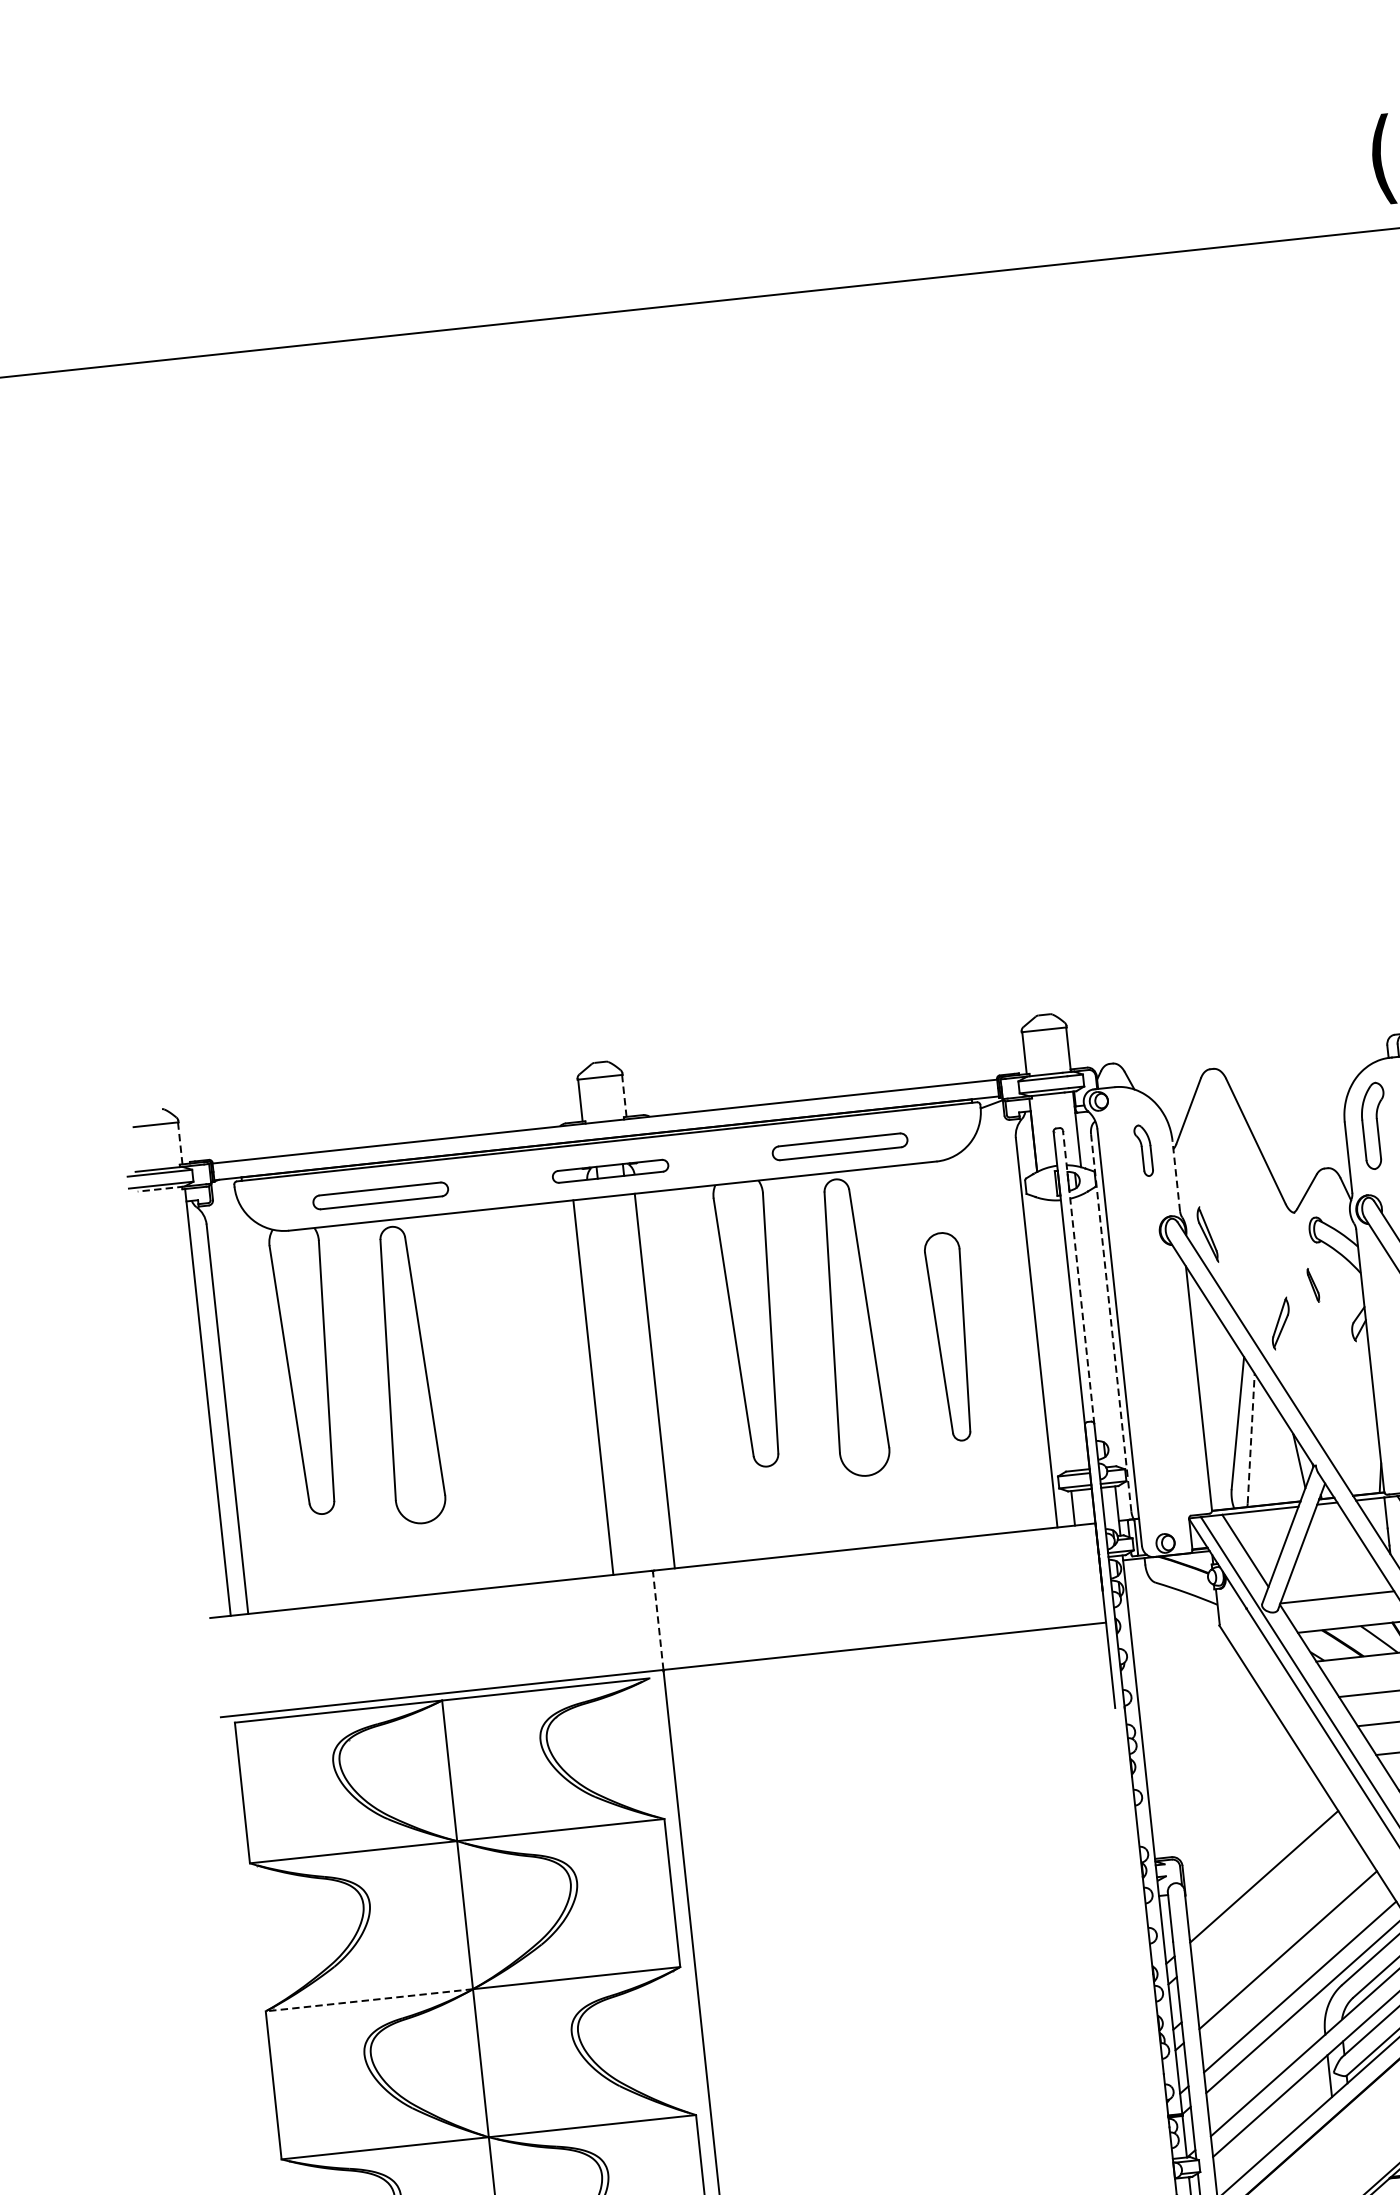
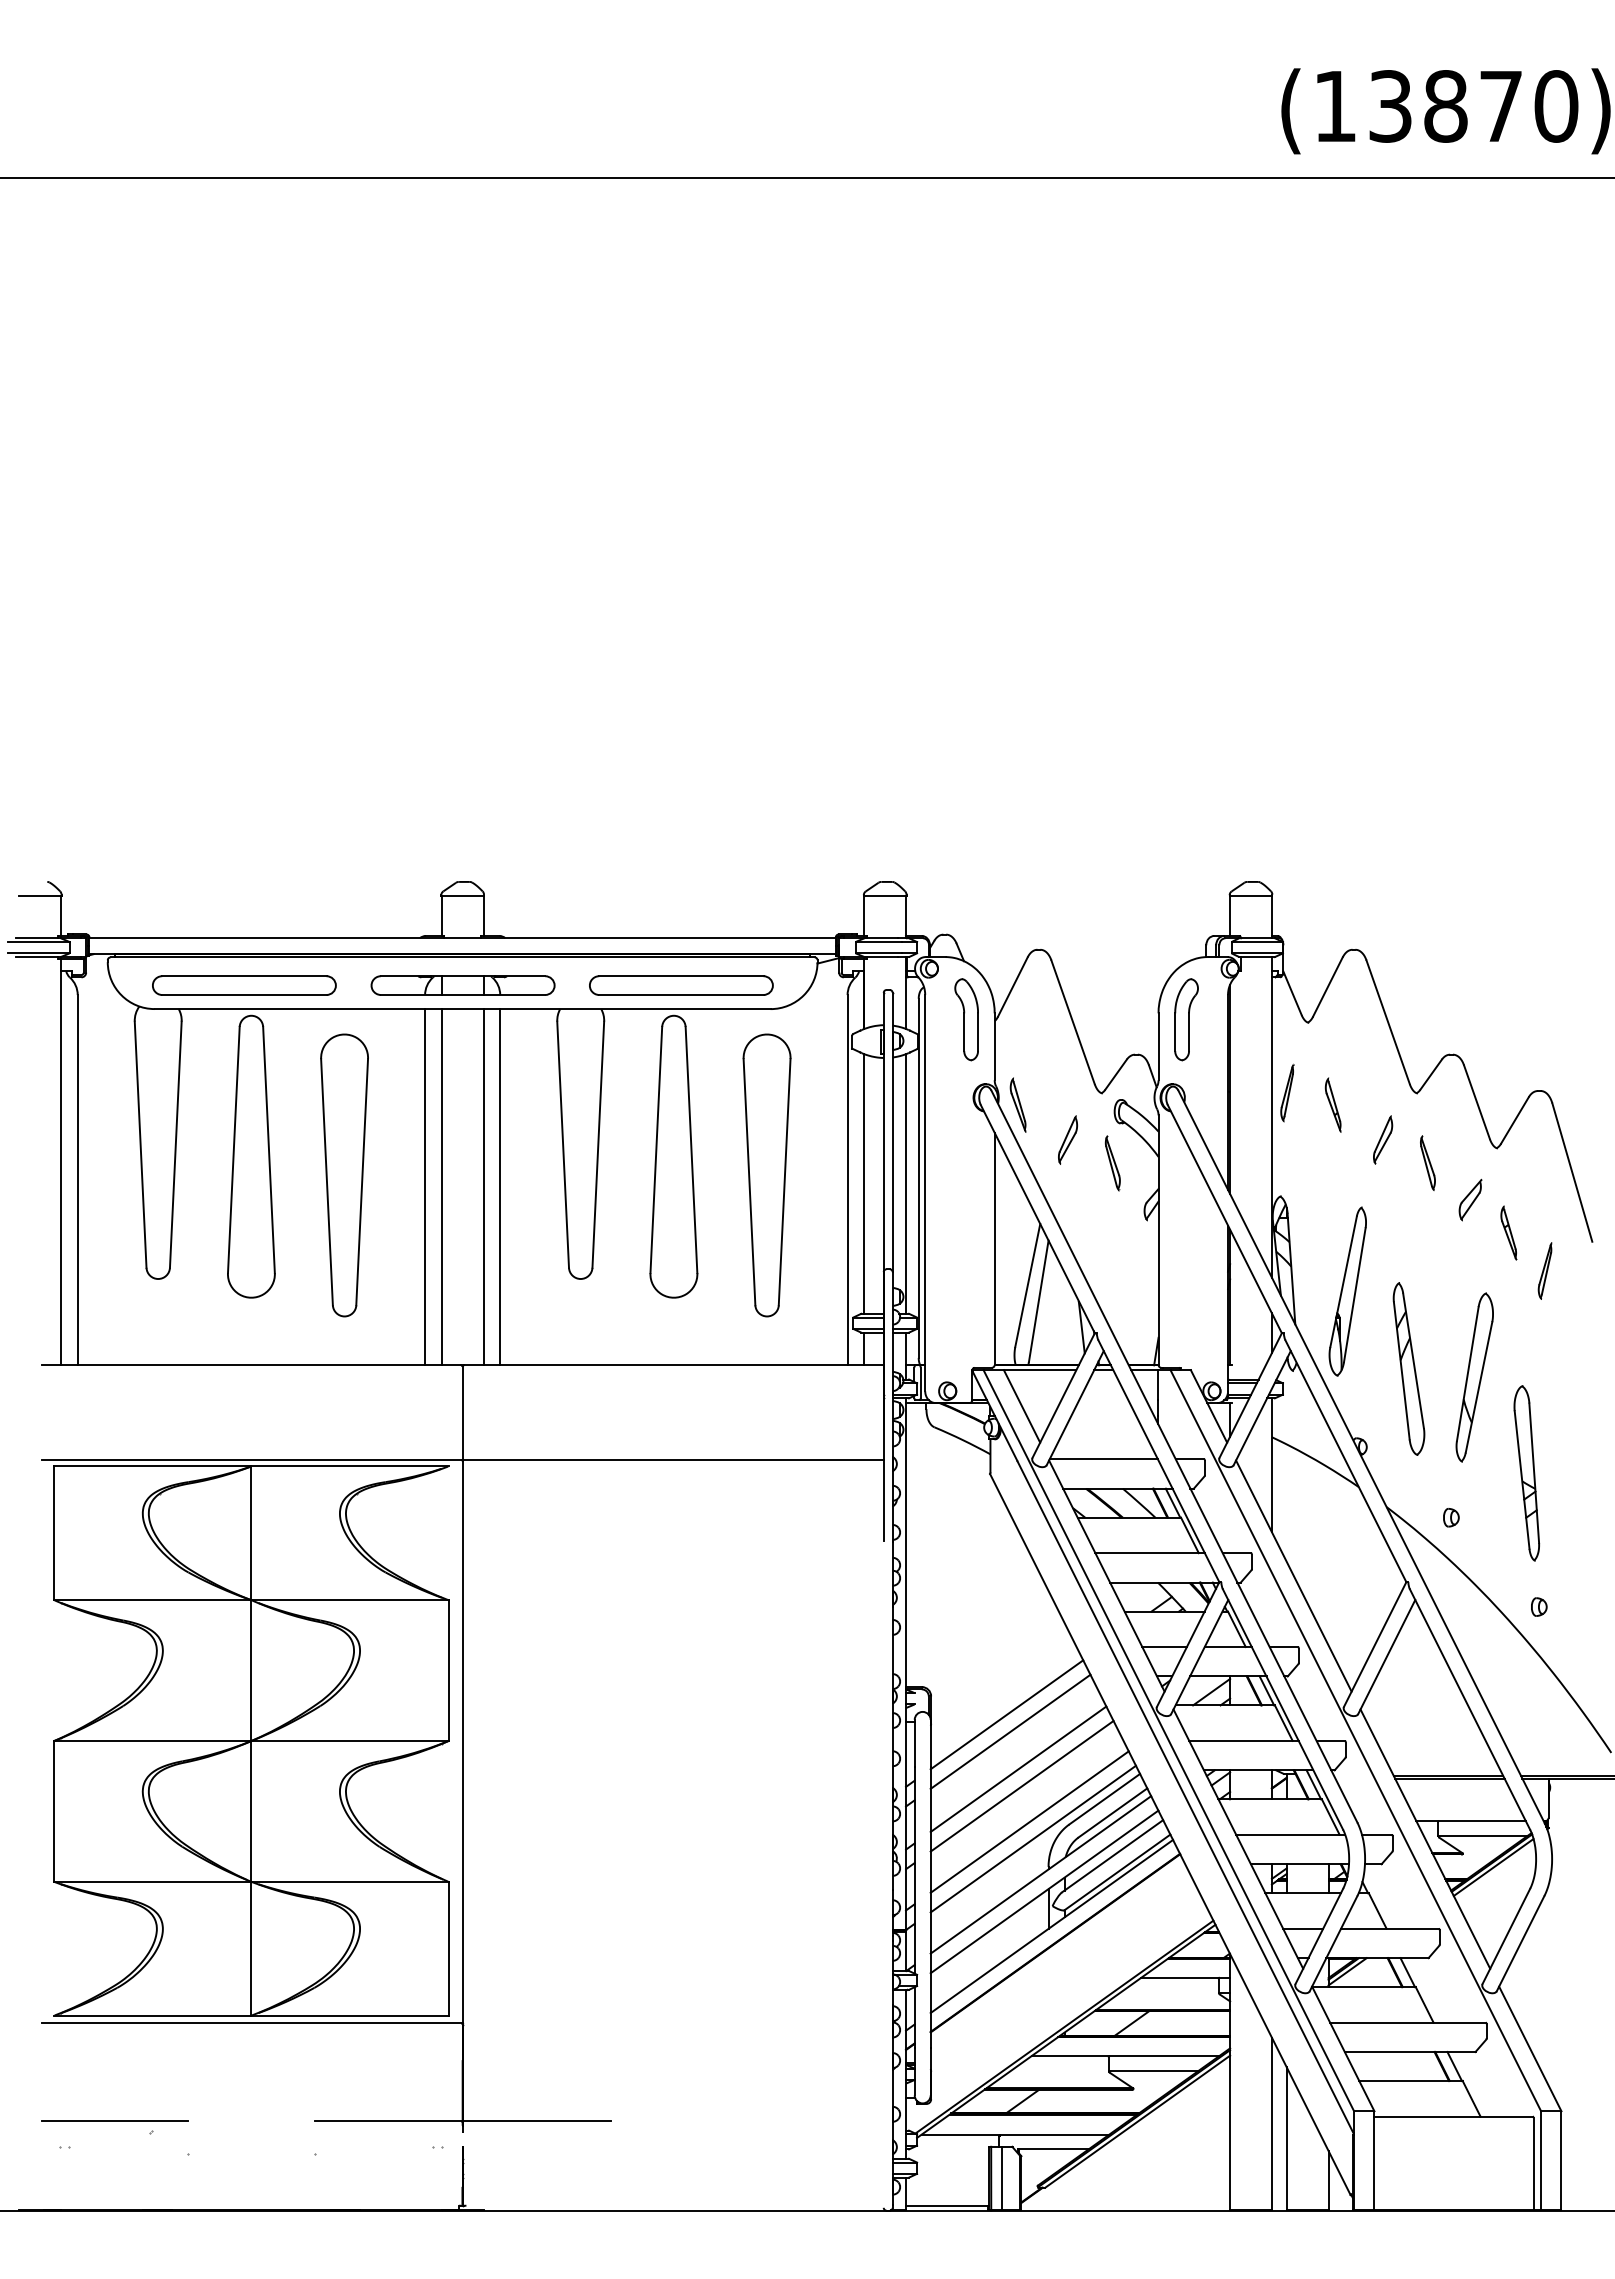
line: (624, 1095) -> (483, 915), dashed -> solid
line: (180, 1142) -> (61, 915), dashed -> solid
part: (840, 1146) -> (681, 985), size x1.43
part: (1143, 1150) -> (966, 1019), size x1.67
part: (610, 1171) -> (462, 985), size x1.67
line: (1176, 1175) -> (994, 1046), dashed -> solid
line: (161, 1189) -> (38, 957), dashed -> solid
part: (380, 1195) -> (244, 985), size x1.43
line: (1078, 1277) -> (892, 1132), dashed -> solid
part: (1313, 1285) -> (1112, 1163), size x1.67
line: (1110, 1322) -> (918, 1178), dashed -> solid
part: (1280, 1323) -> (1067, 1139), moved
line: (1098, 1329) -> (906, 1183), added
line: (1054, 1334) -> (864, 1183), added
part: (950, 1336) -> (766, 1175), size x1.43
line: (672, 1379) -> (500, 1187), added
part: (507, 1384) -> (344, 1175), added
line: (610, 1386) -> (441, 1187), added
line: (1250, 1438) -> (1038, 1301), dashed -> solid
line: (658, 1621) -> (462, 1413), dashed -> solid
line: (1269, 1893) -> (1010, 1731), added
line: (1282, 1931) -> (1018, 1768), added
line: (369, 2000) -> (152, 1741), dashed -> solid

